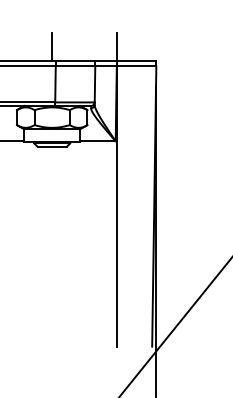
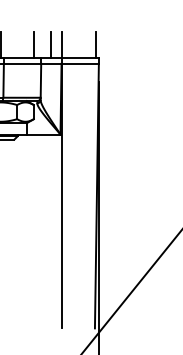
line: (88, 46) -> (34, 44), added
line: (106, 46) -> (51, 44), added
line: (152, 46) -> (95, 44), added

